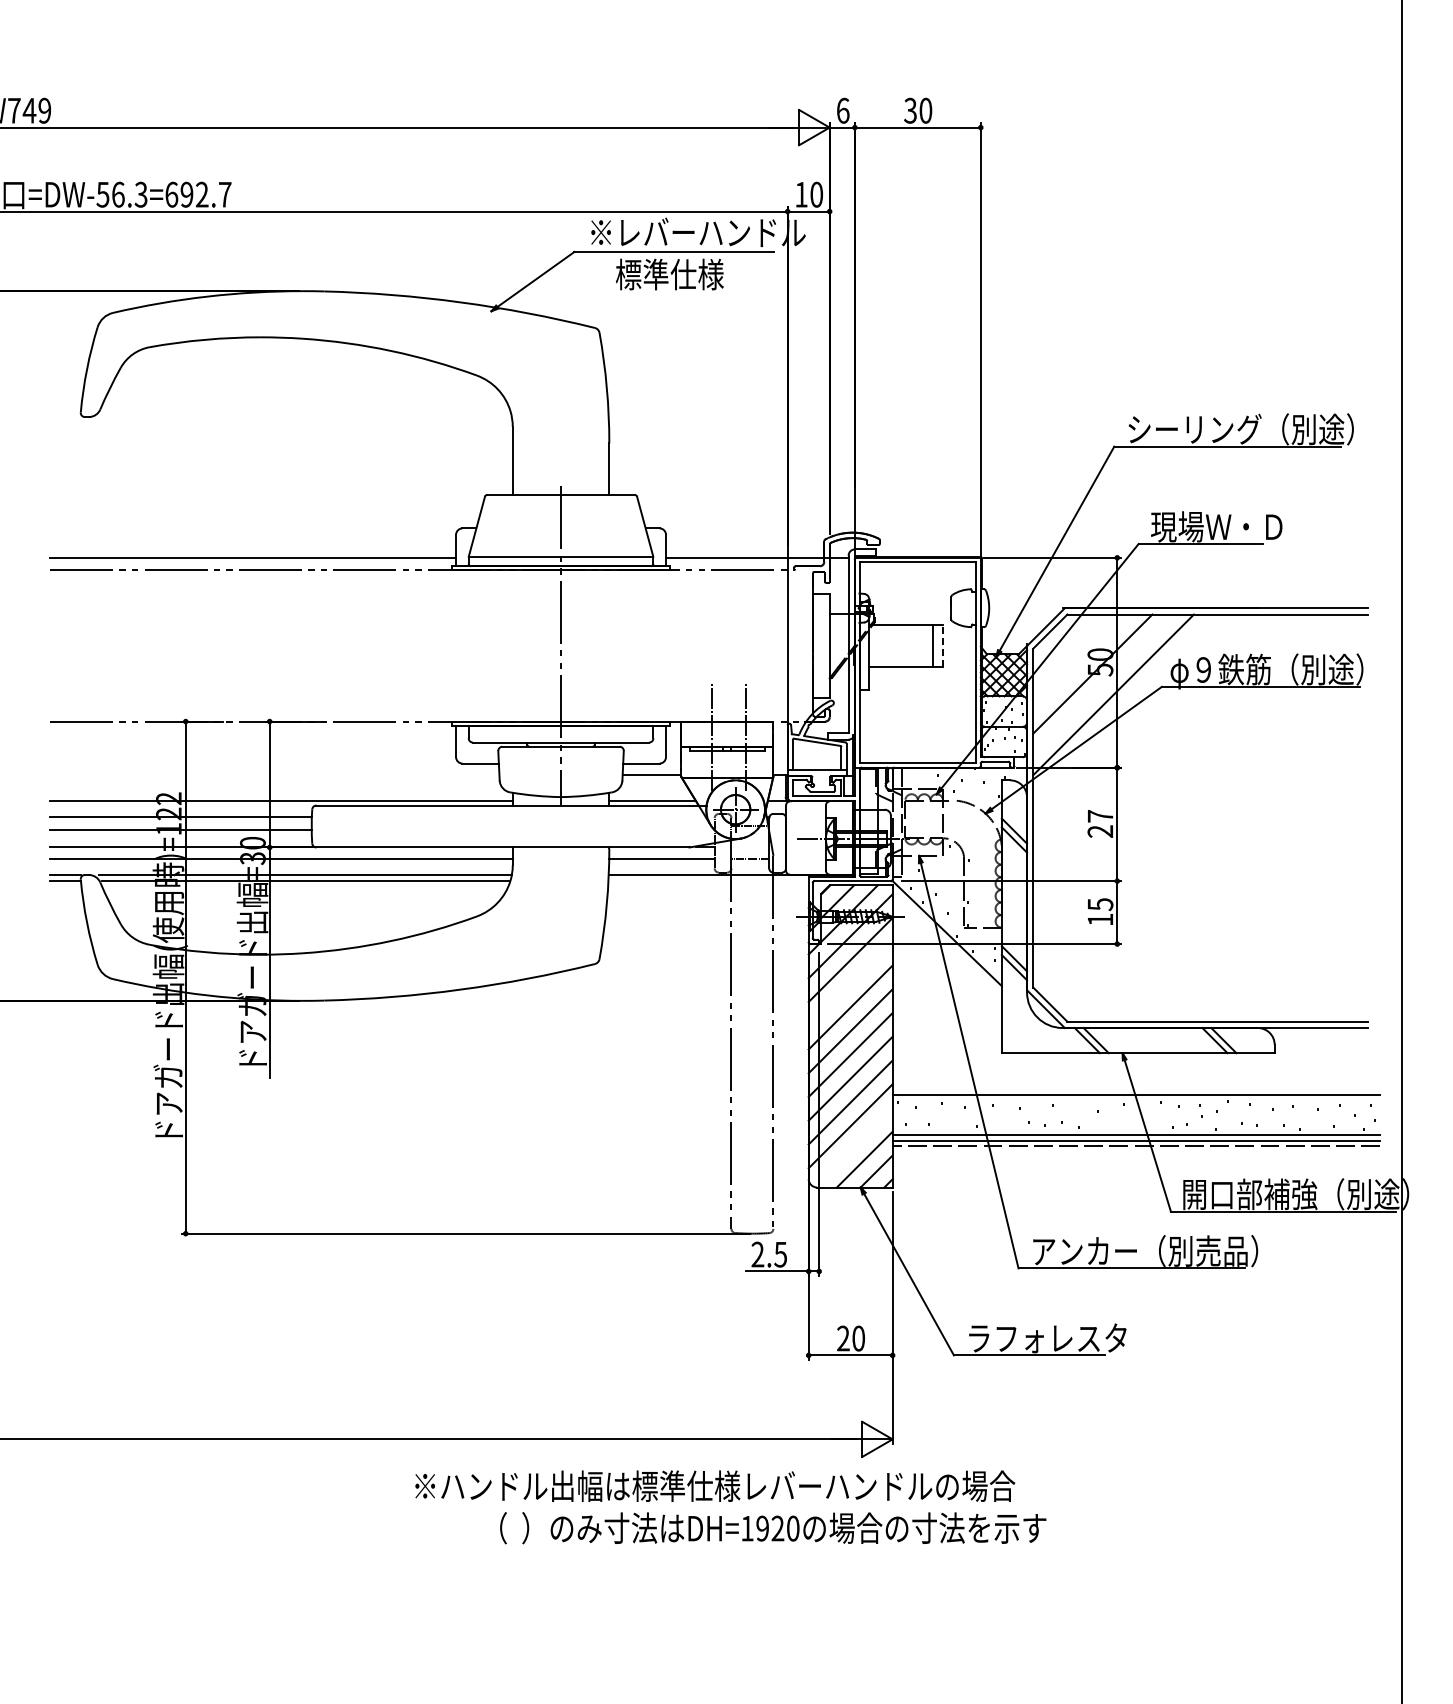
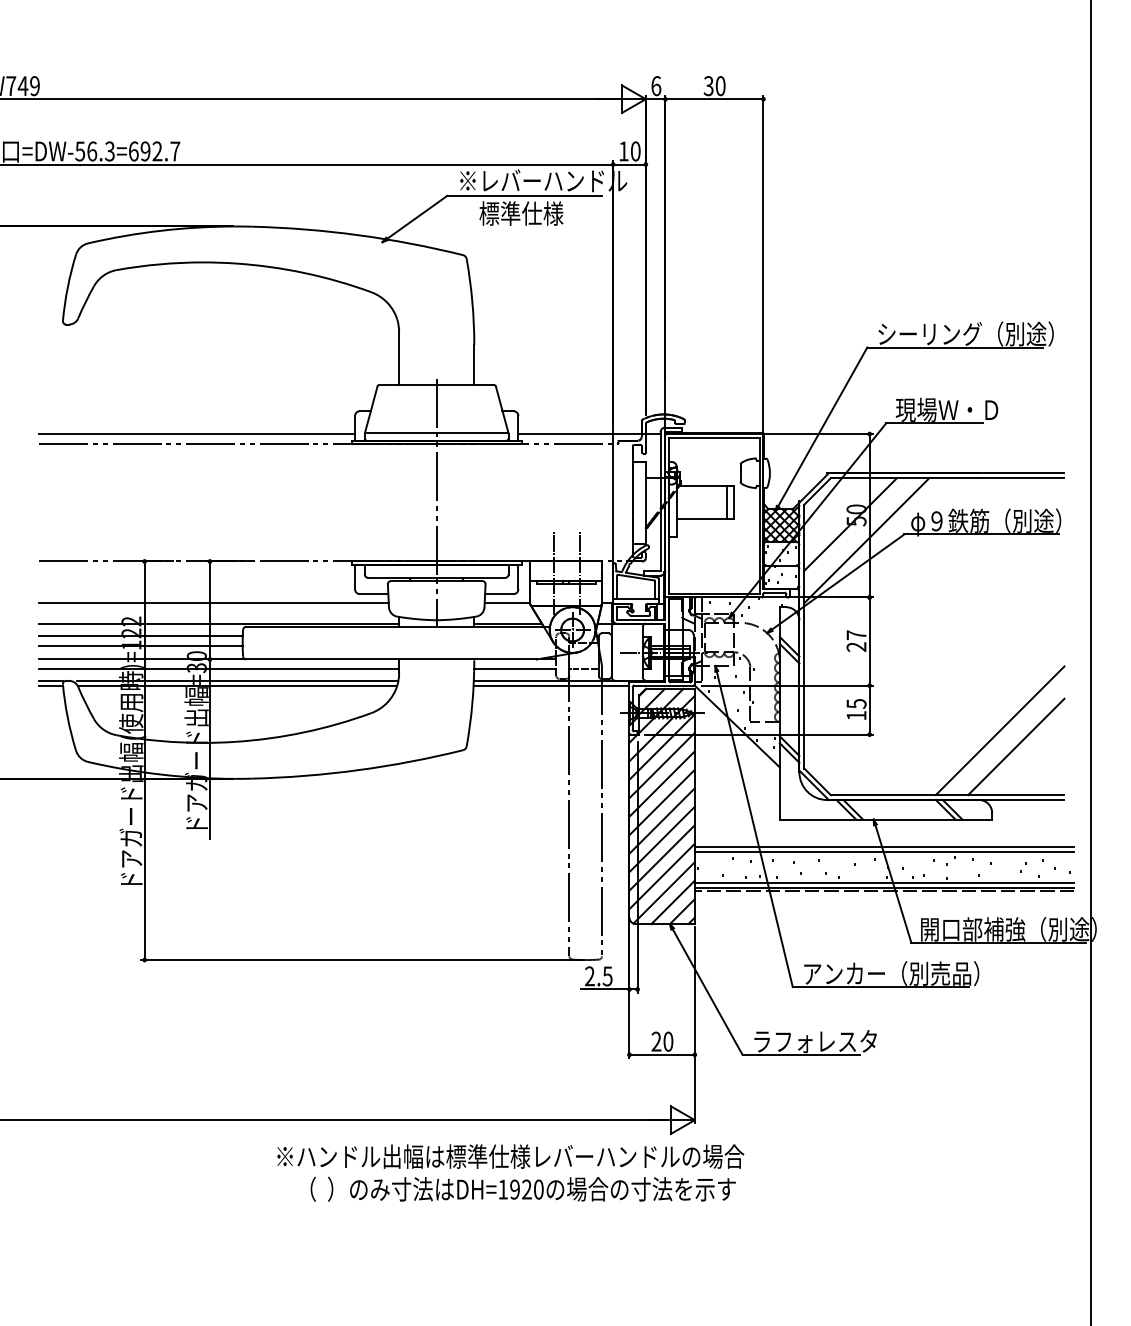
line: (943, 646) -> (734, 503), dashed -> solid
line: (274, 775) -> (213, 603), added
line: (708, 881) -> (551, 685), added
line: (1284, 938) -> (999, 730), added
line: (1305, 959) -> (1016, 746), added
line: (850, 983) -> (662, 765), added
line: (1136, 1088) -> (884, 847), added
line: (852, 1147) -> (663, 892), added
text: (715, 1485) -> (511, 1156), moved
text: (773, 1528) -> (523, 1189), moved

